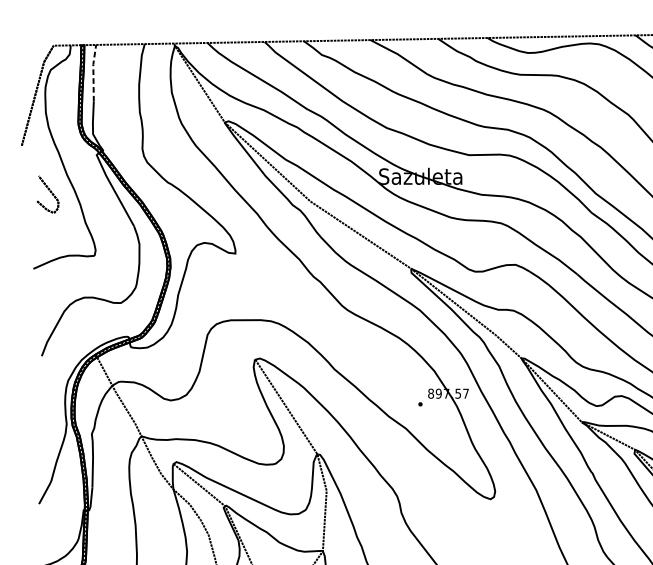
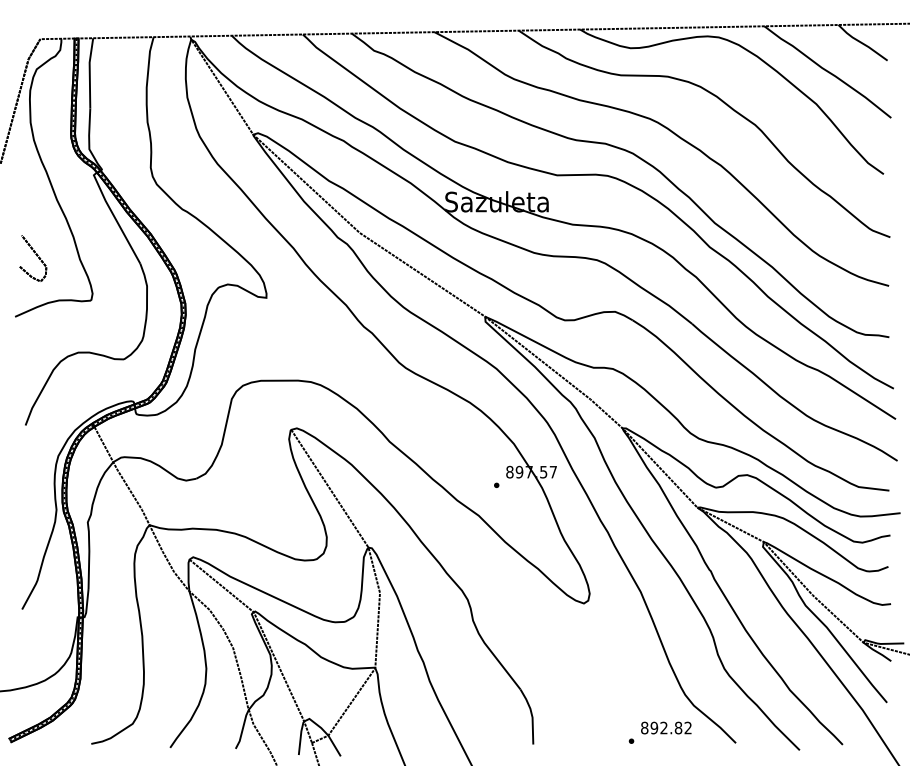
line: (93, 72) -> (89, 72), dashed -> solid
part: (48, 194) -> (33, 258), moved

